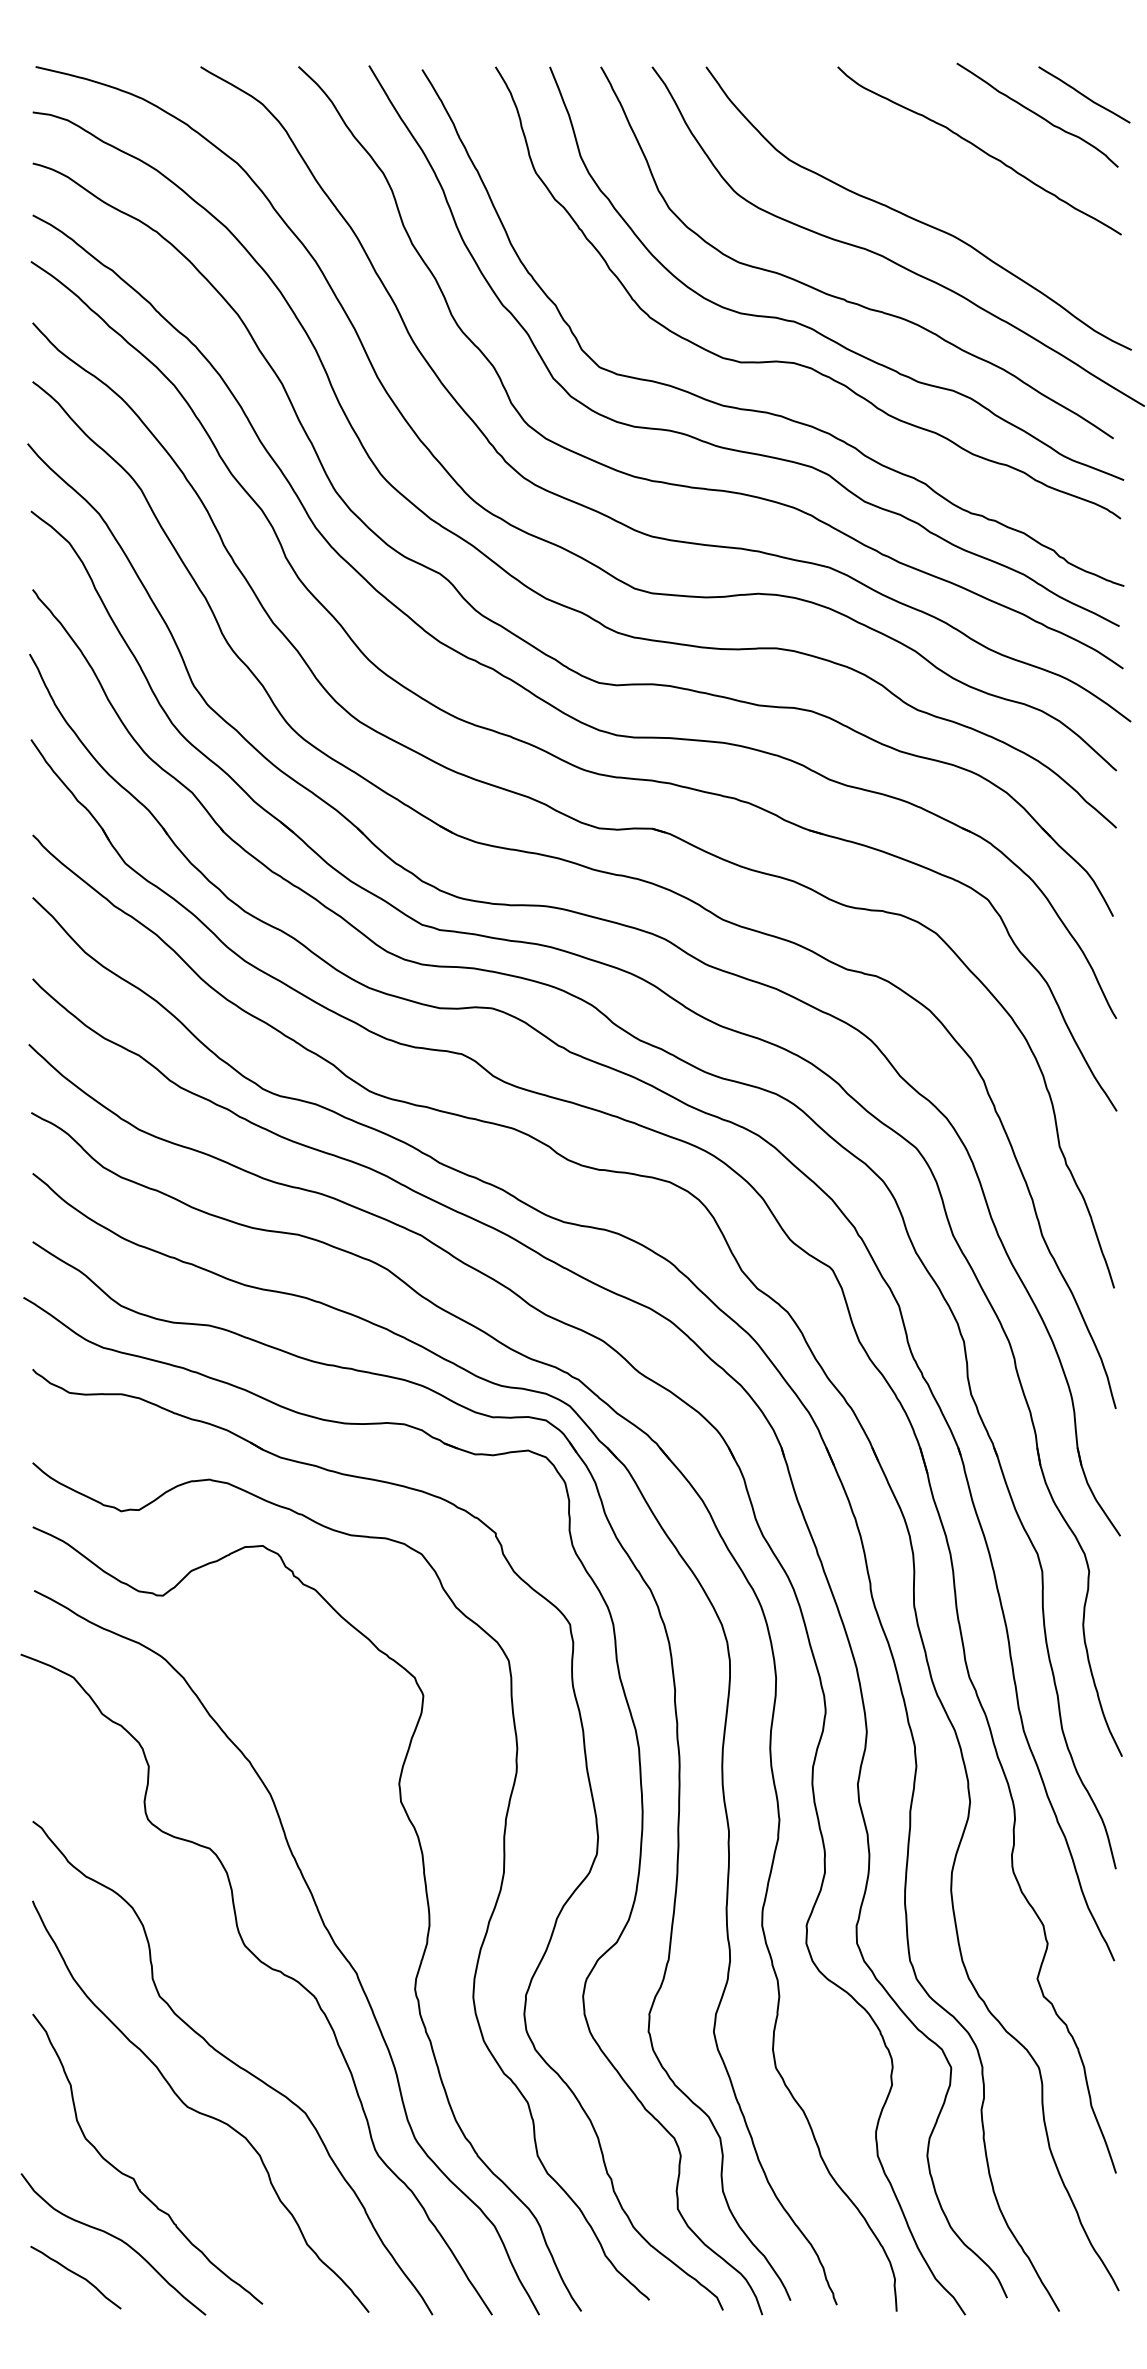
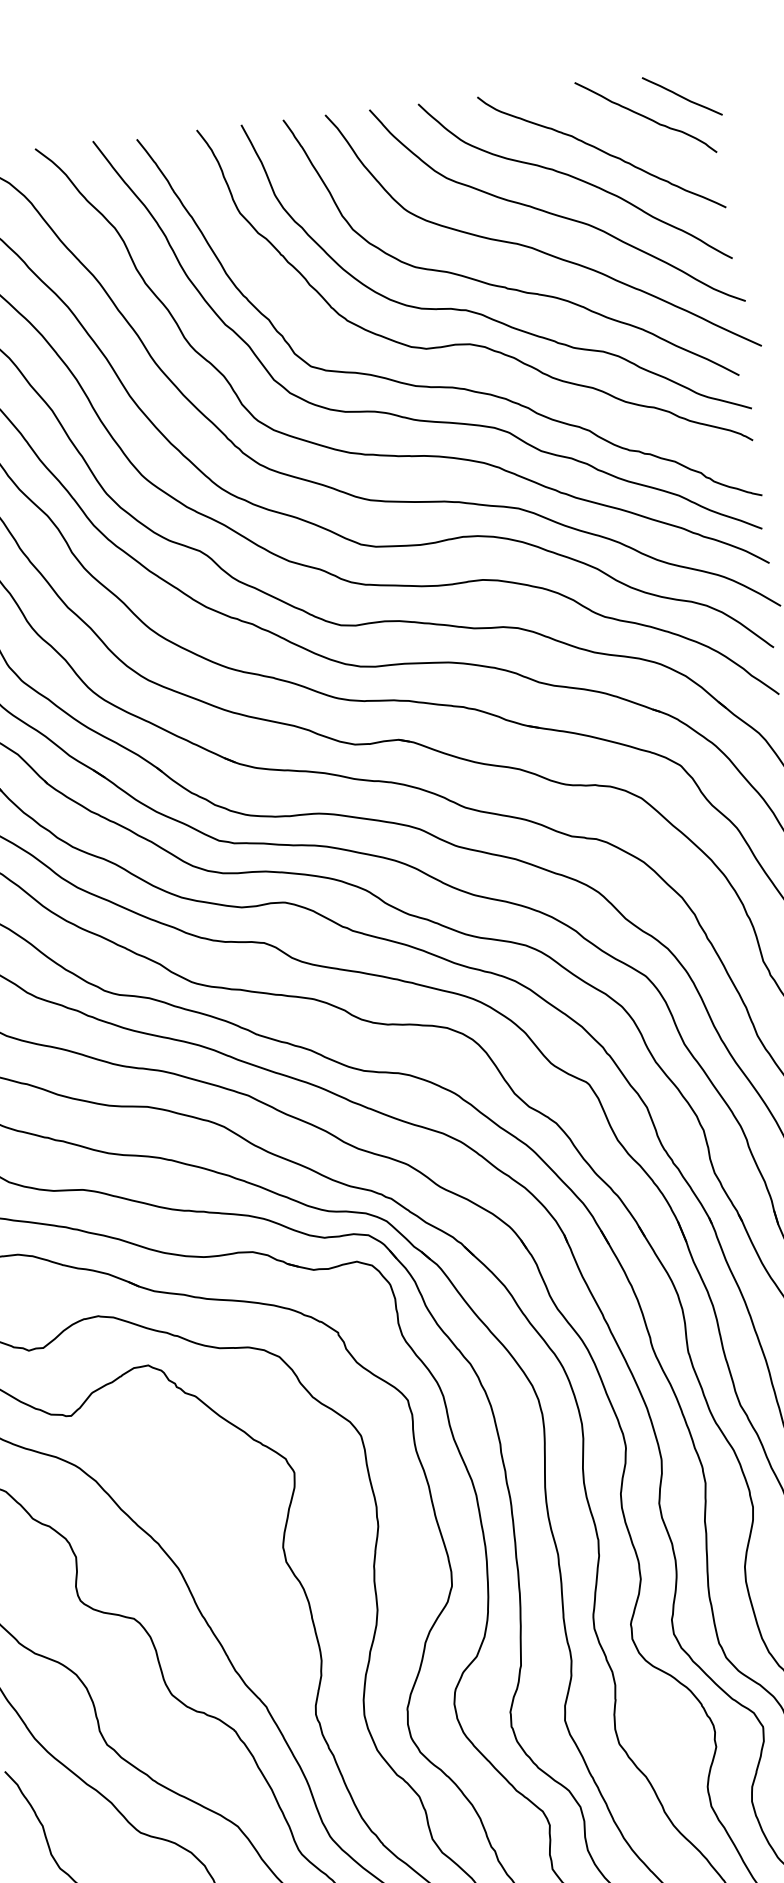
curve: (944, 179) -> (575, 179), added

